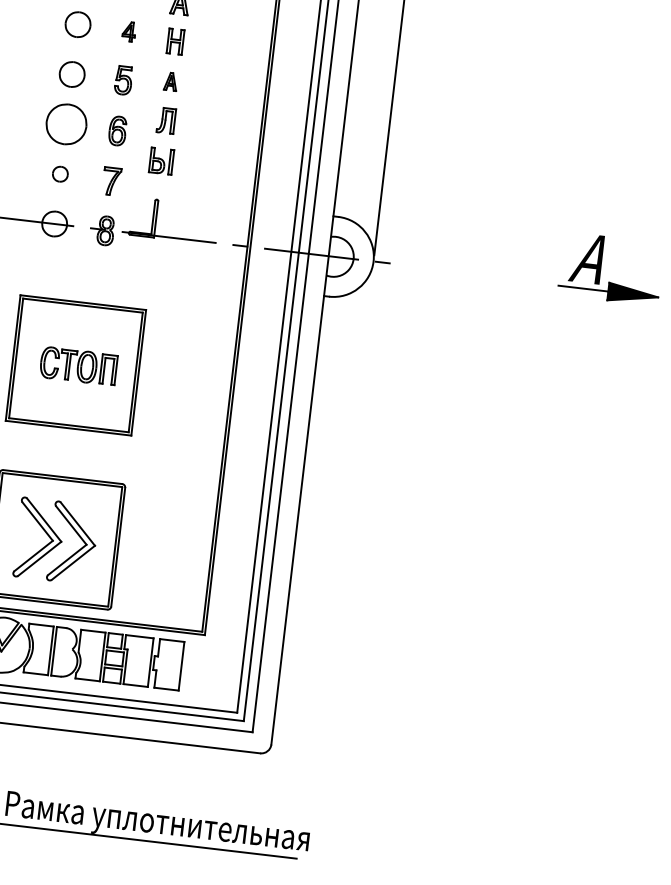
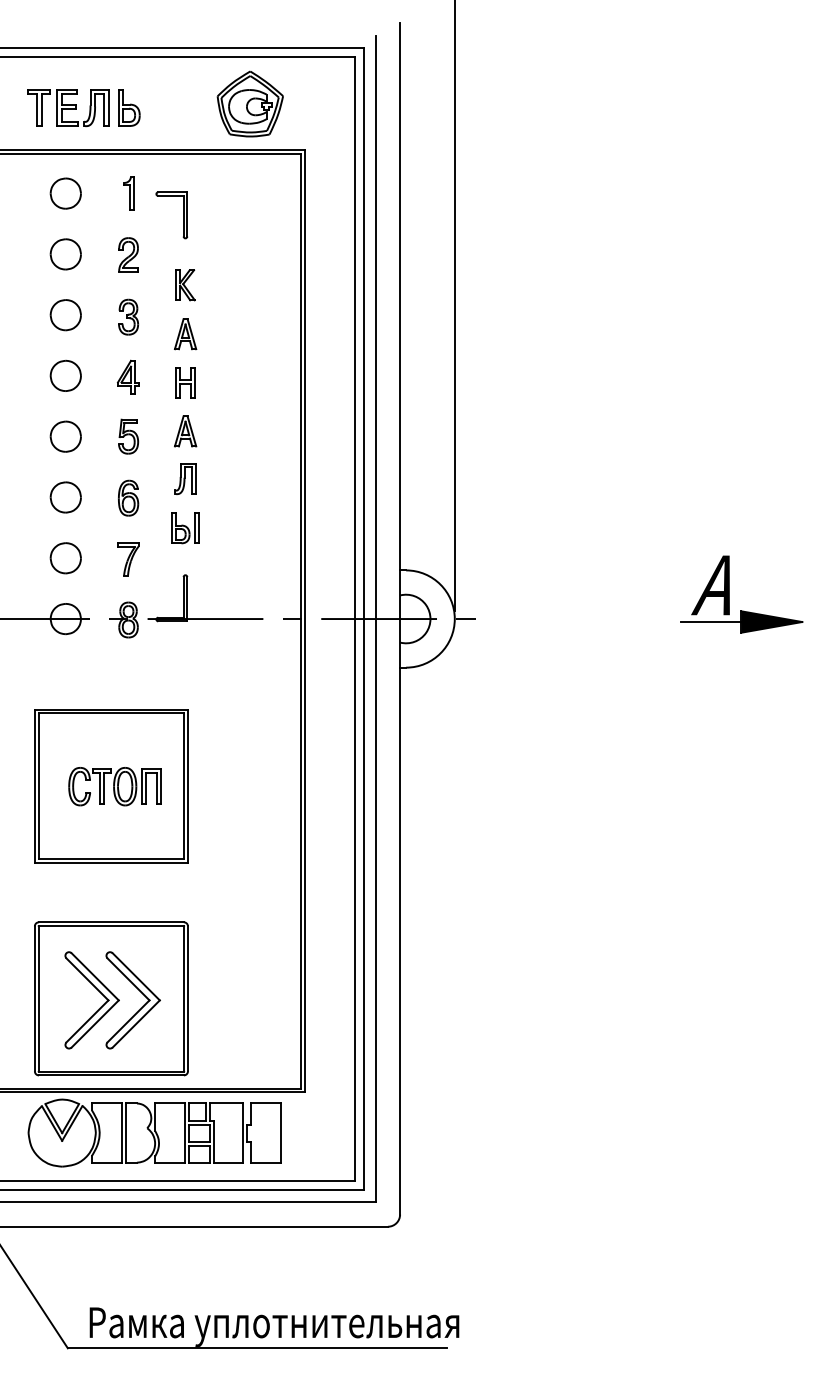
part: (128, 31) -> (127, 376), size x1.43
part: (170, 81) -> (185, 431), size x1.43
part: (66, 124) -> (65, 497), size x0.62
part: (60, 174) -> (65, 558), size x1.67

